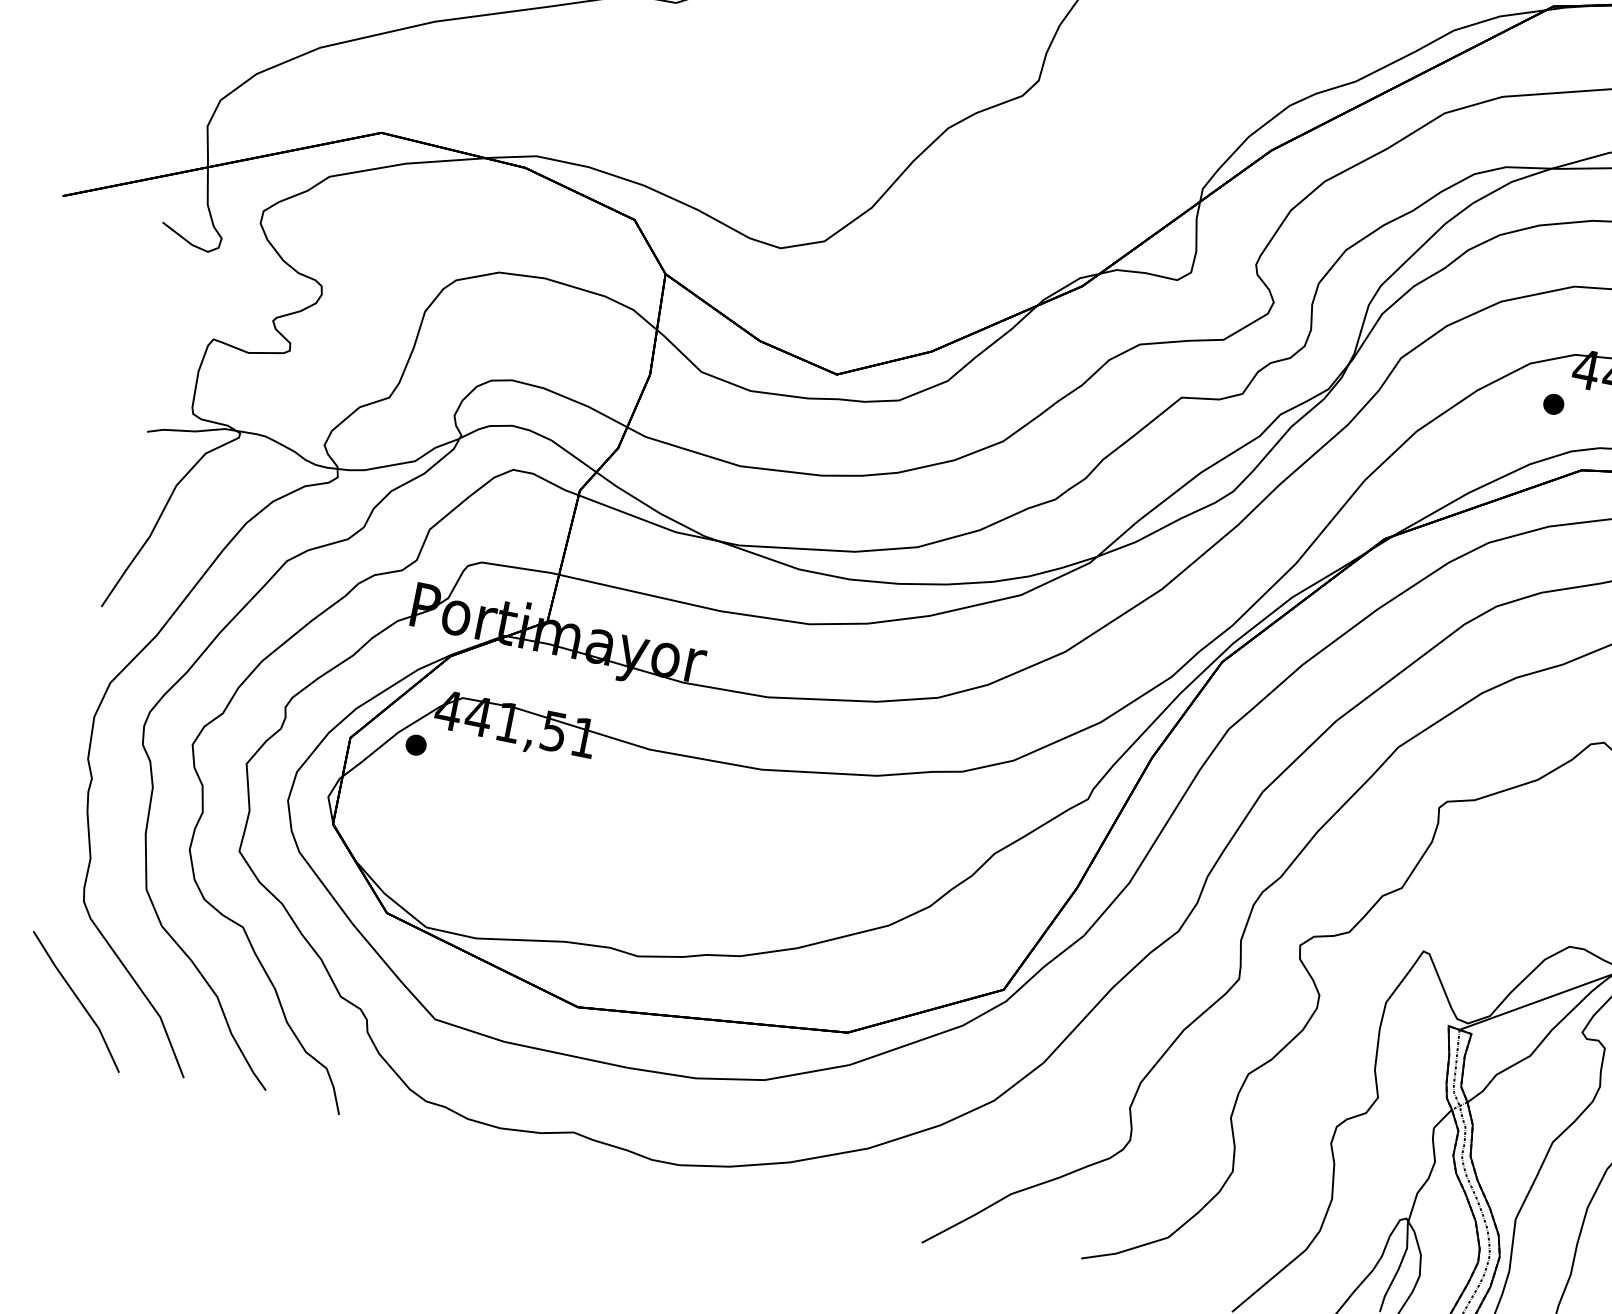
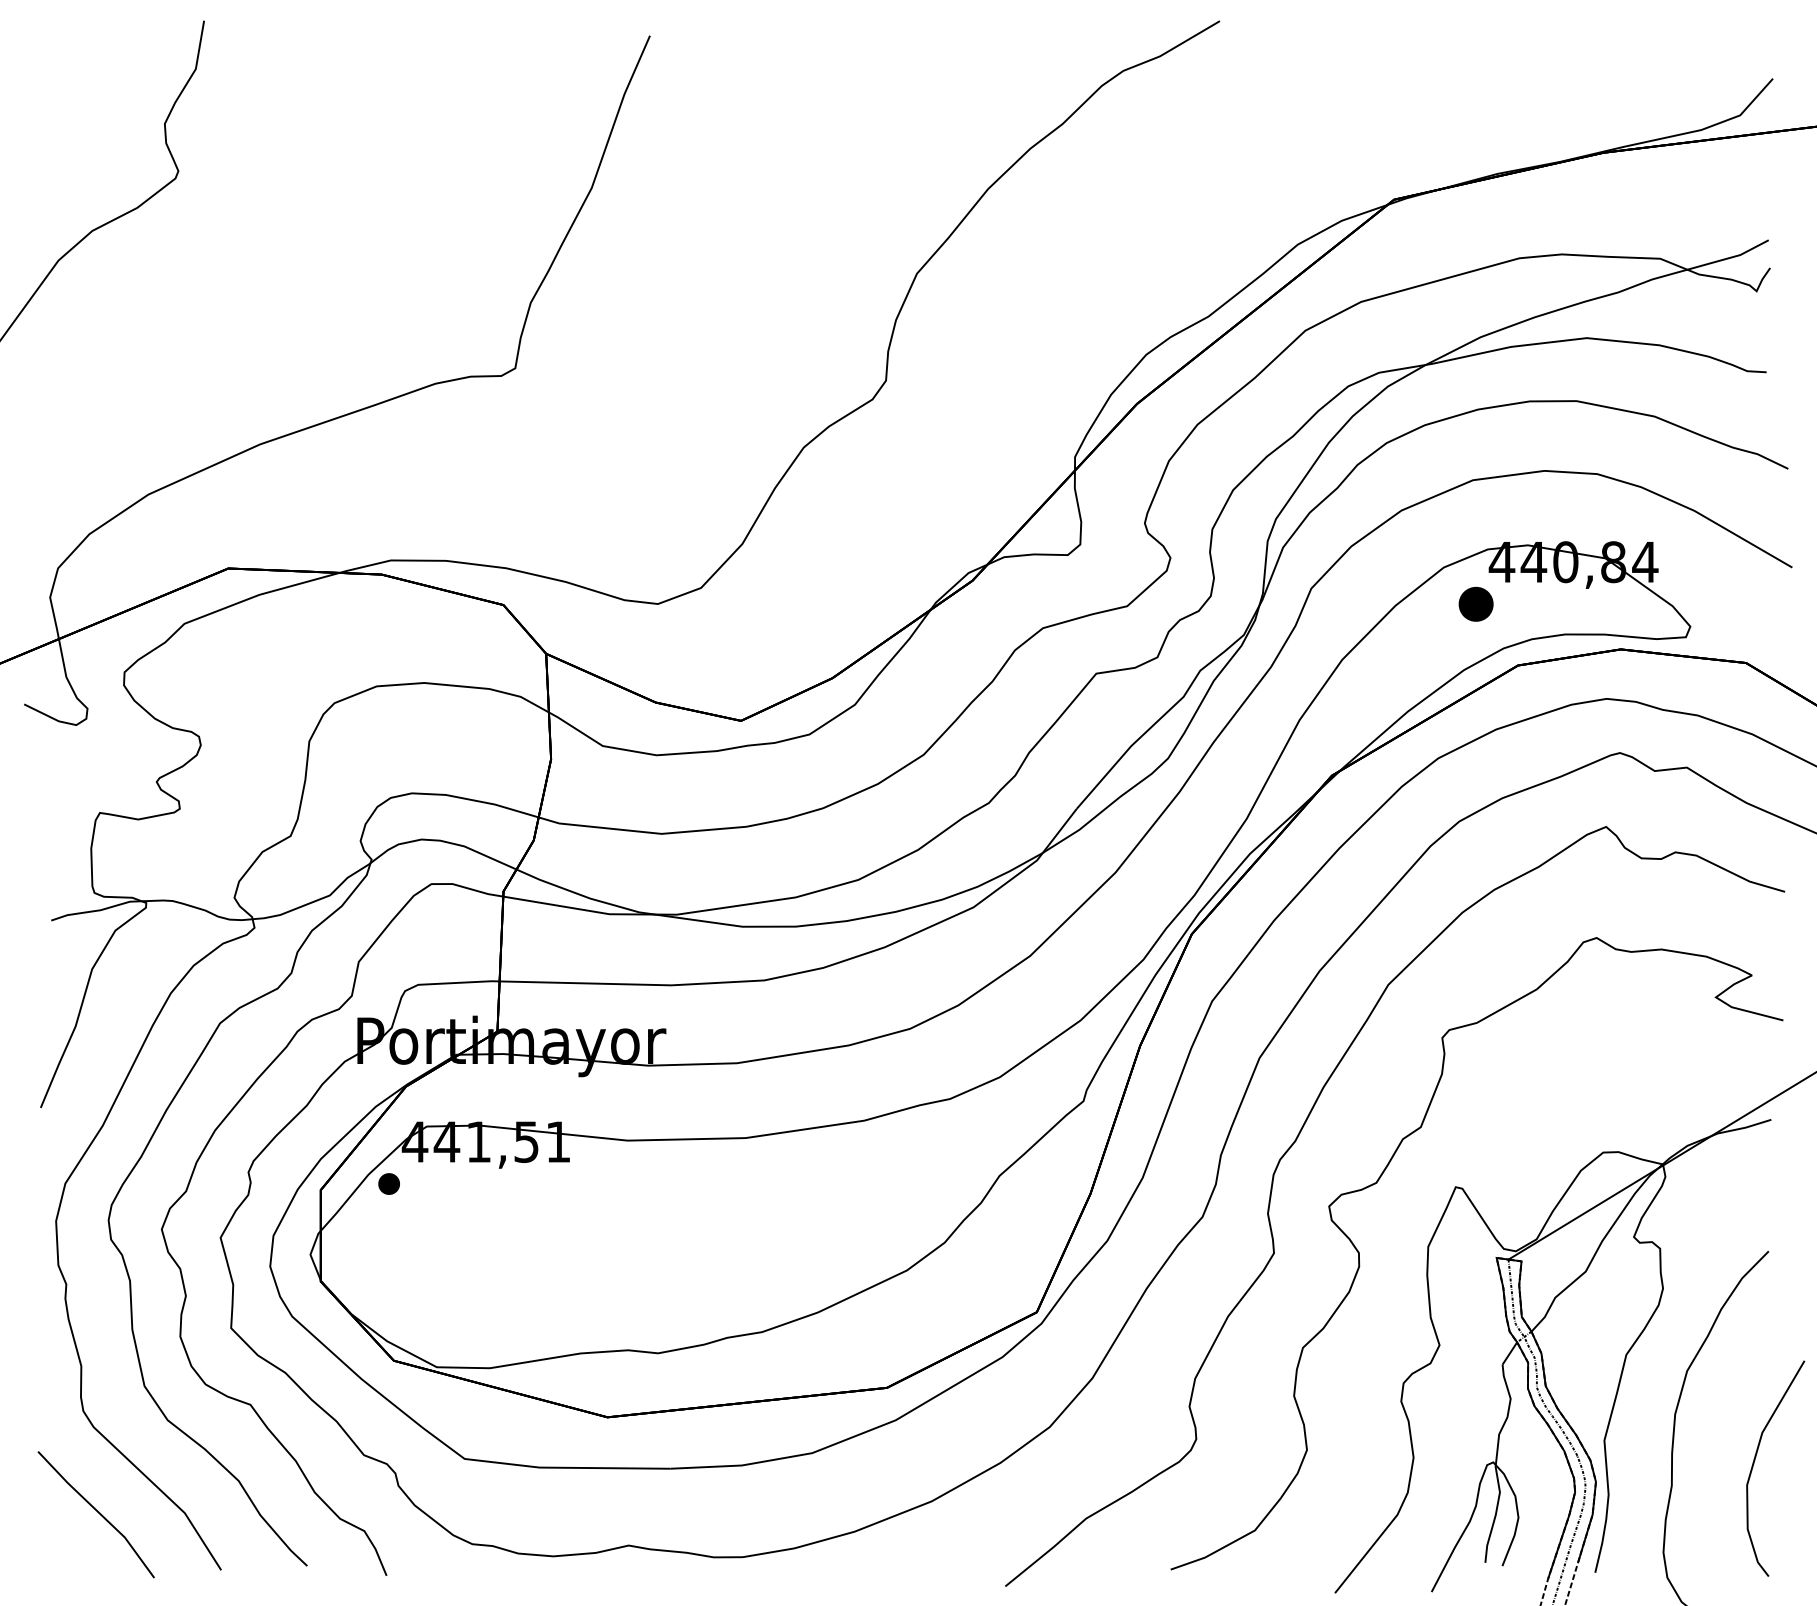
part: (1553, 403) -> (1475, 603), size x1.6

